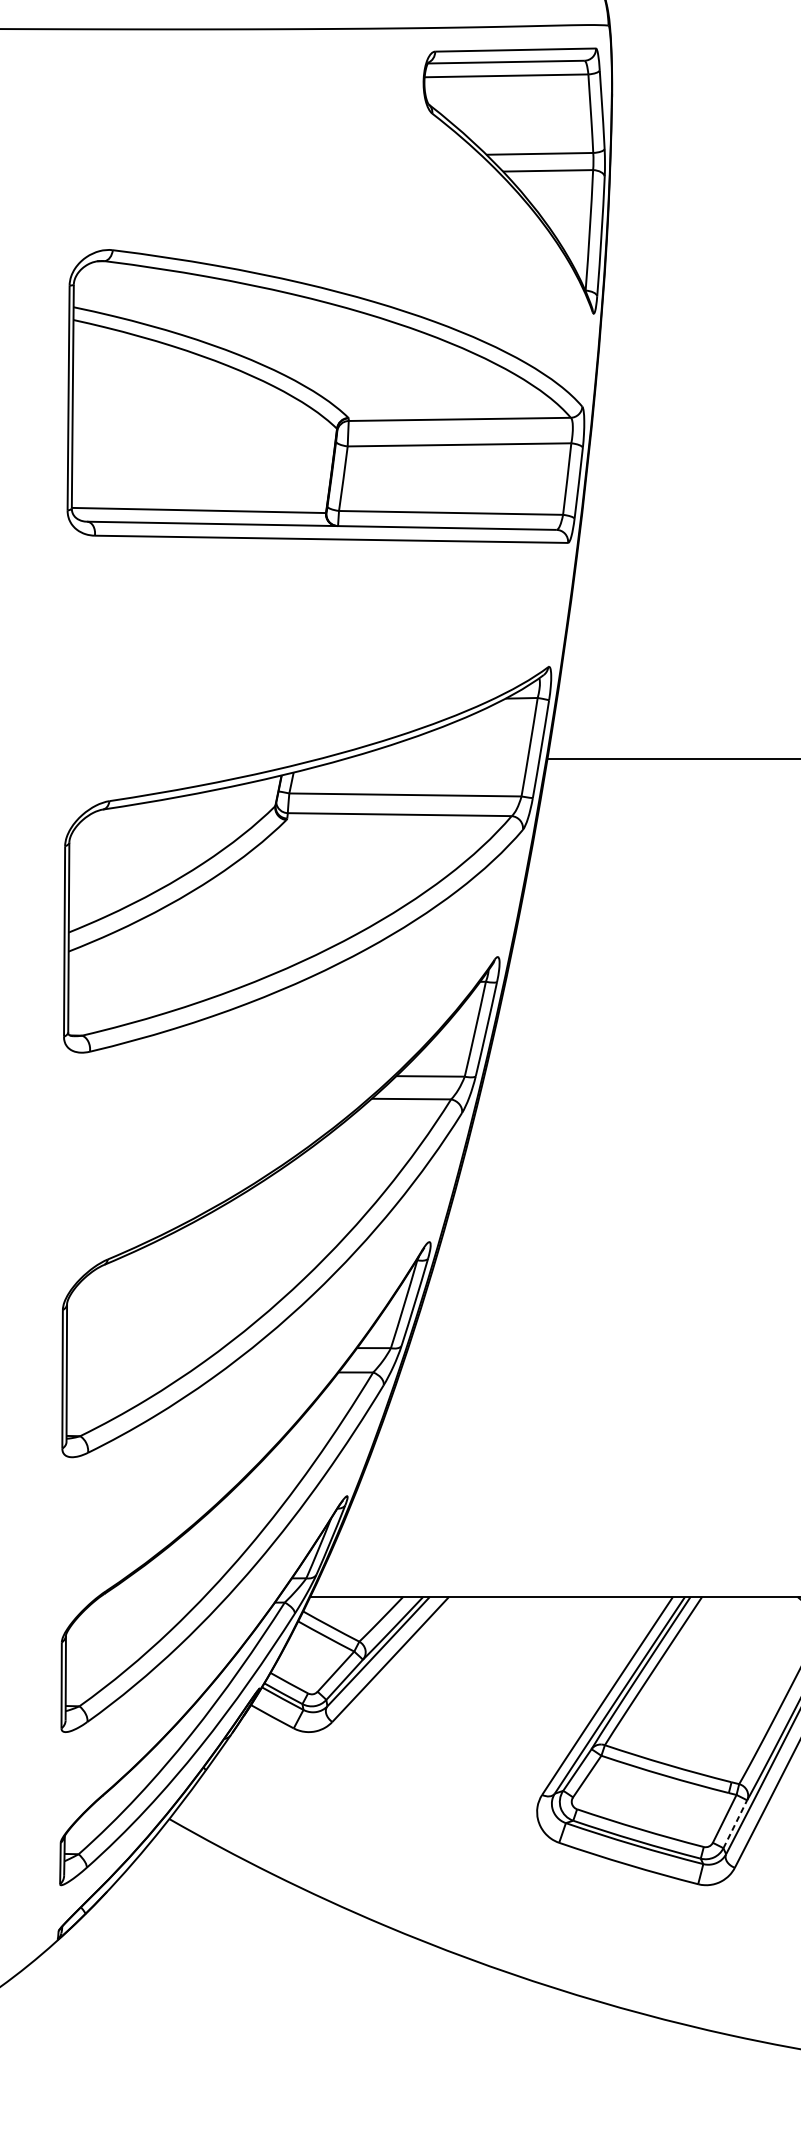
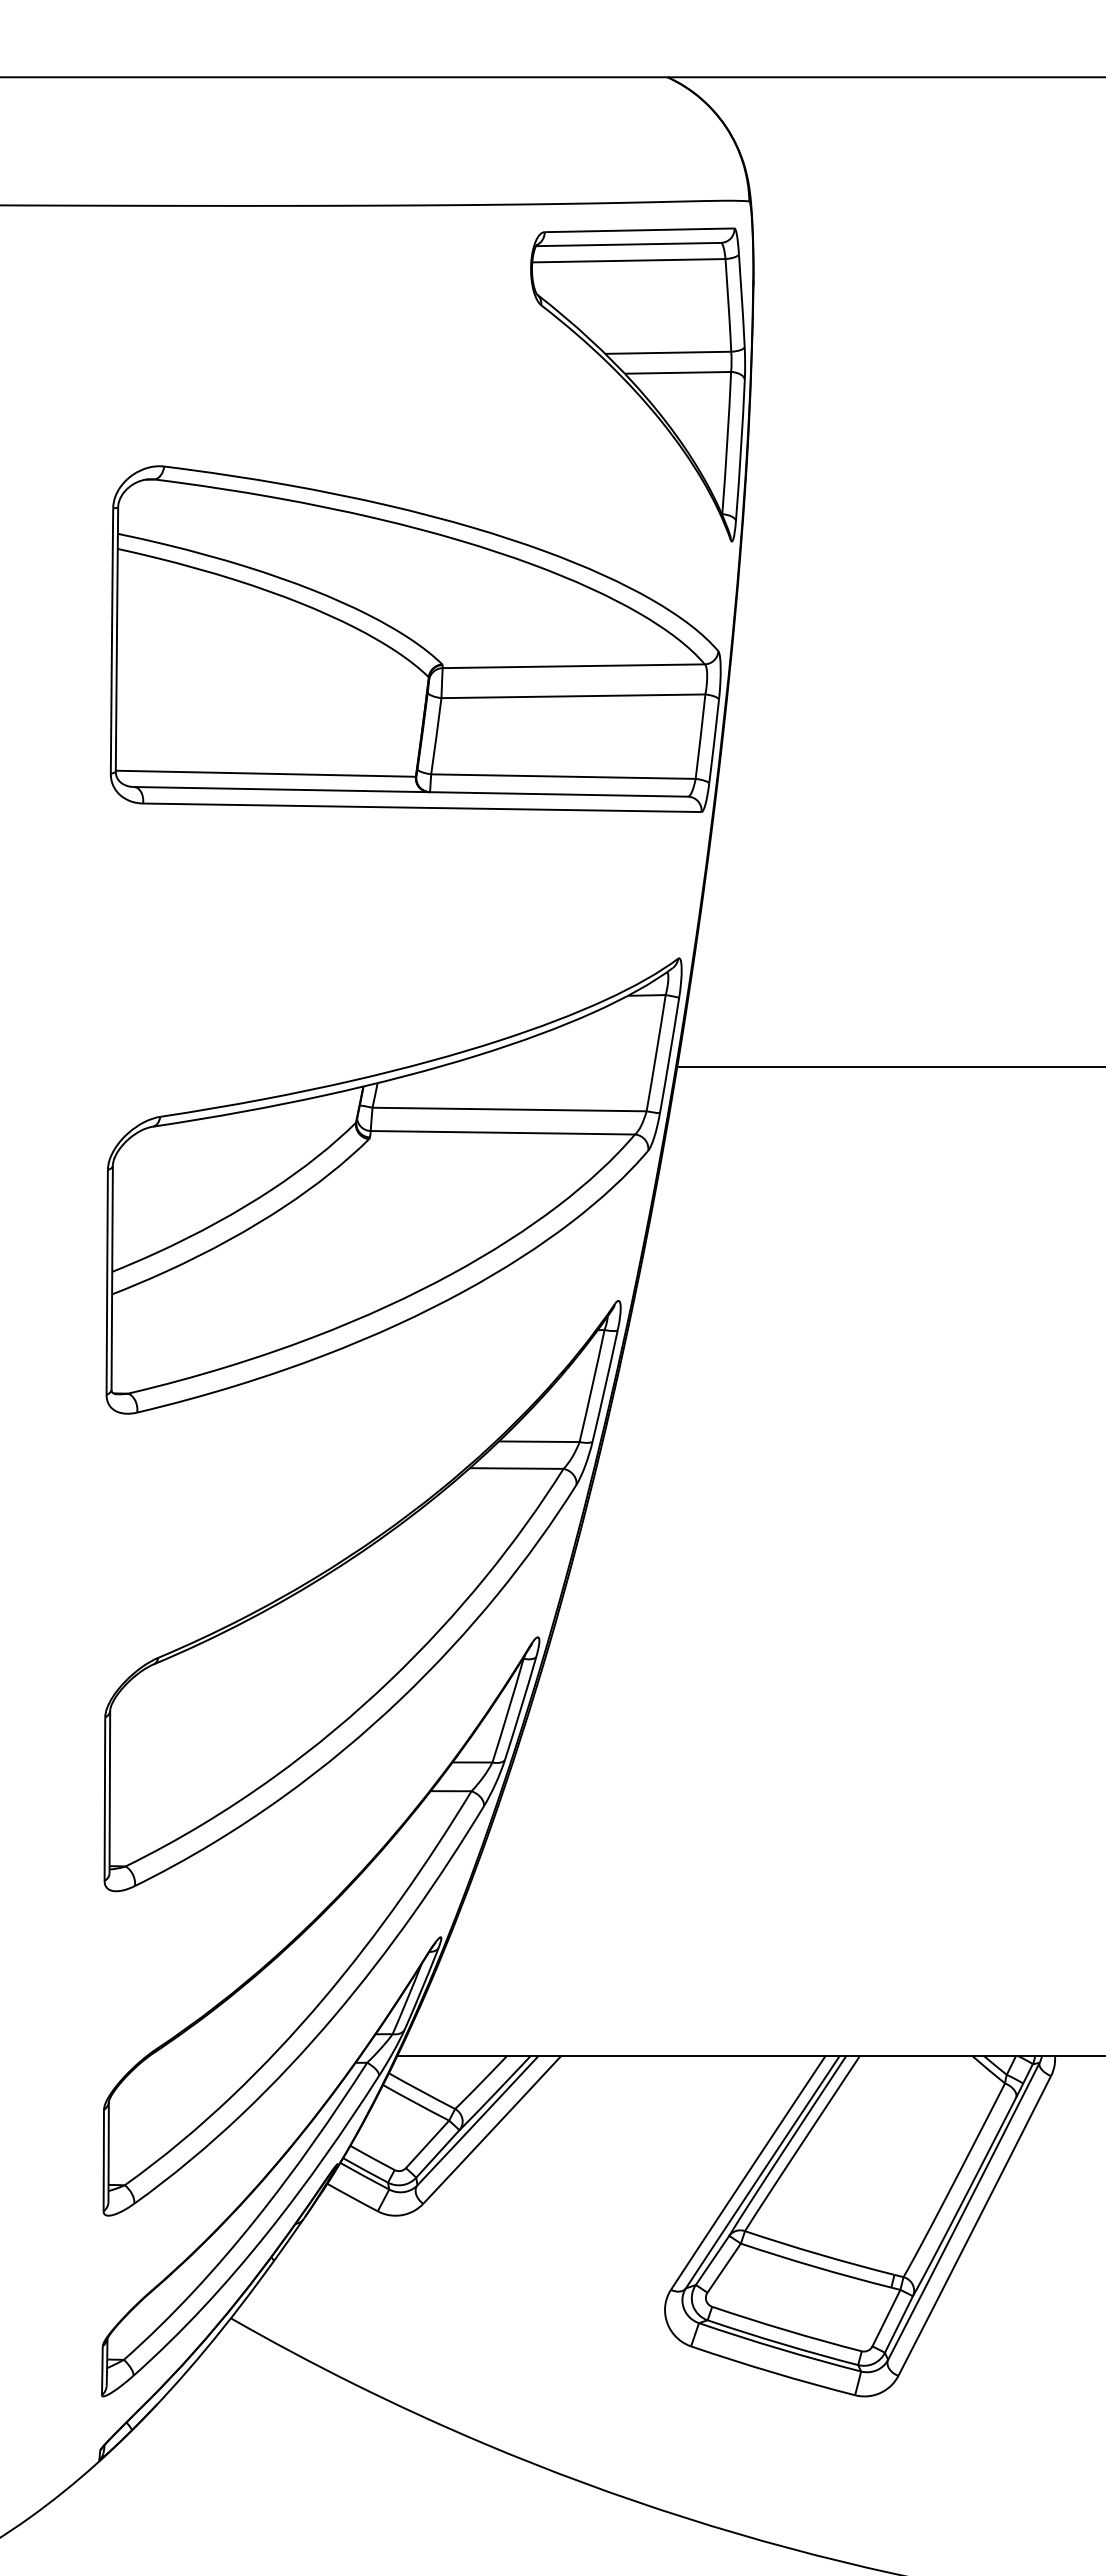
line: (734, 1824) -> (898, 2324), dashed -> solid

